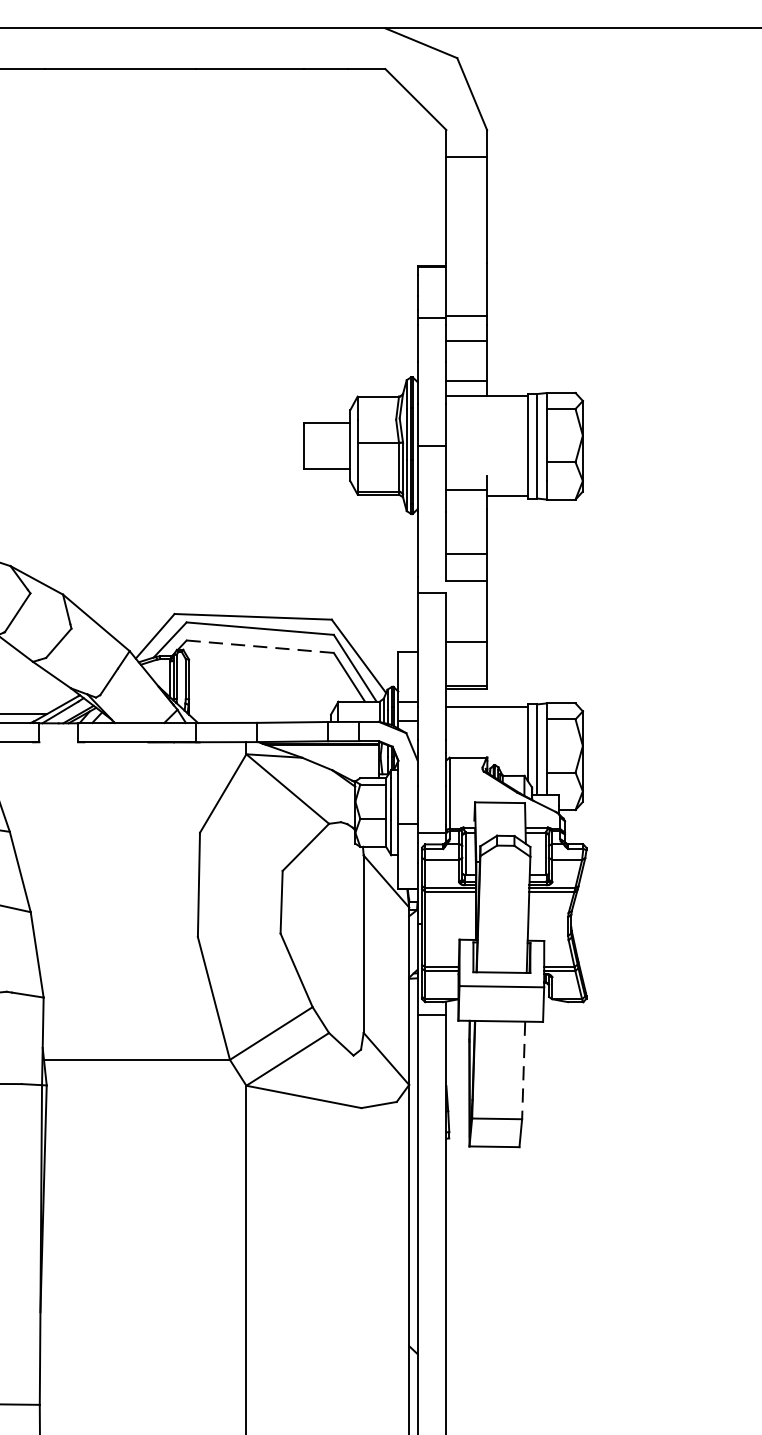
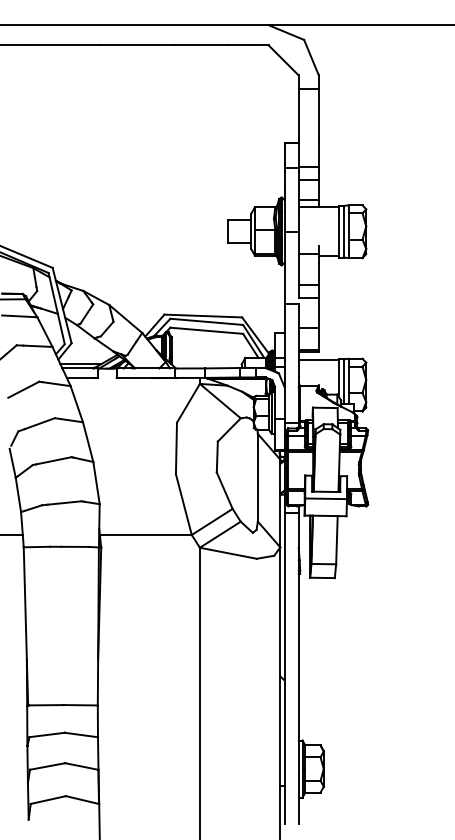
line: (261, 646) -> (207, 330), dashed -> solid
line: (522, 1071) -> (336, 540), dashed -> solid

